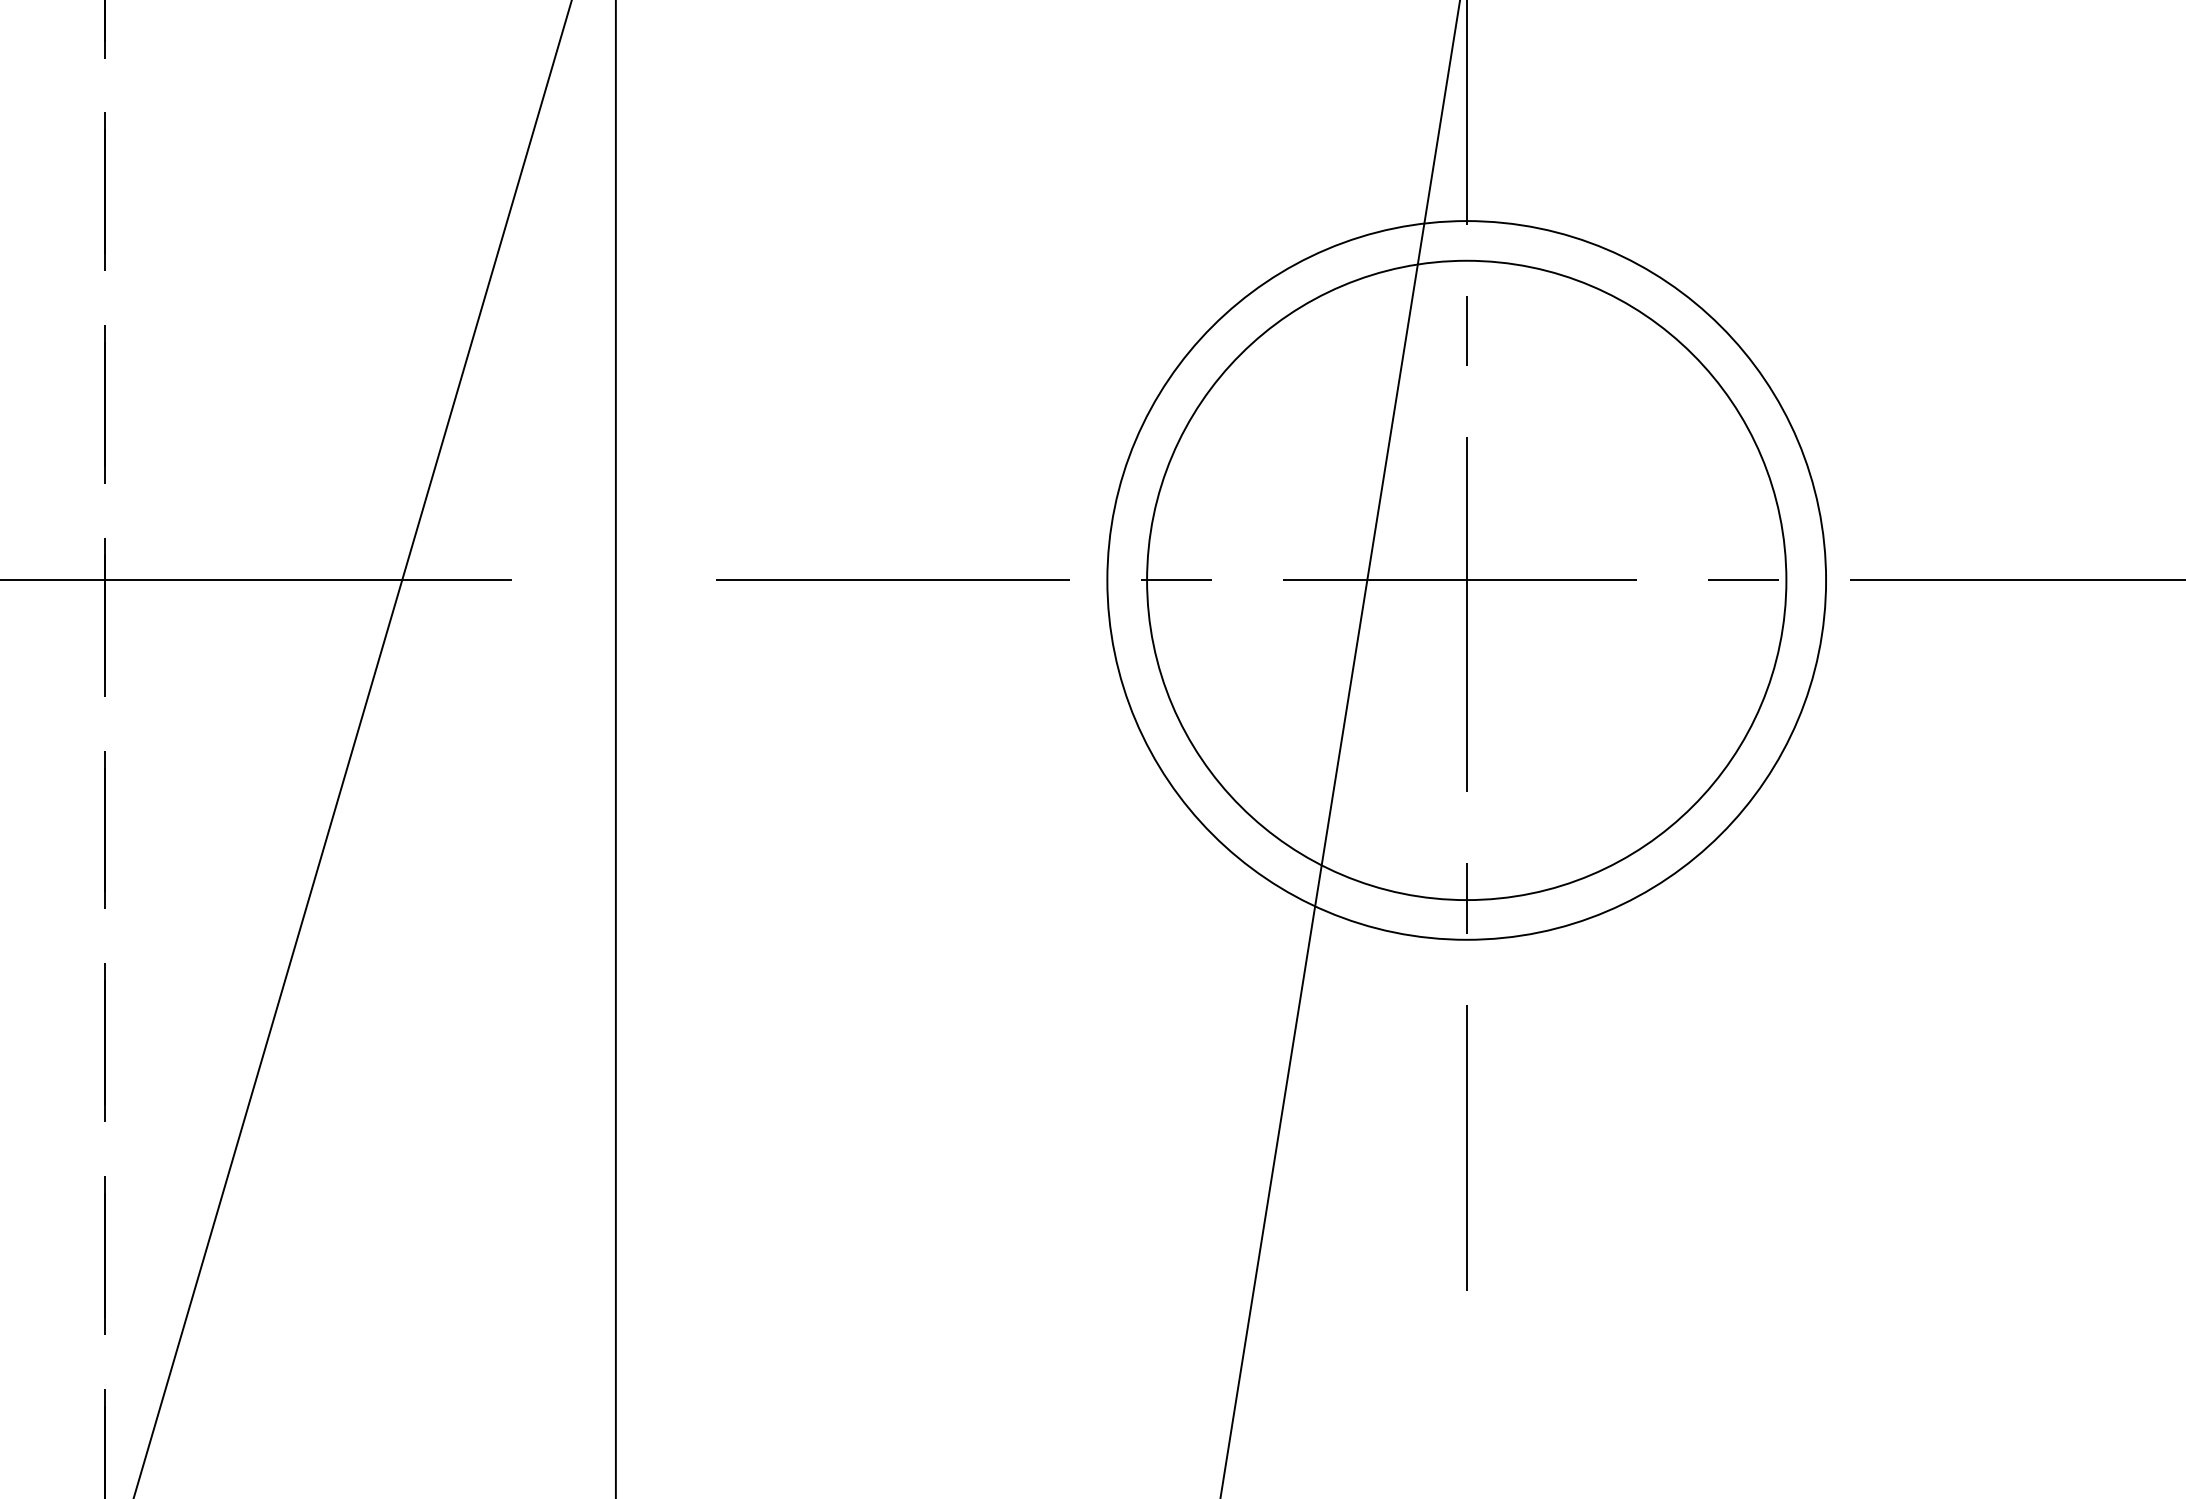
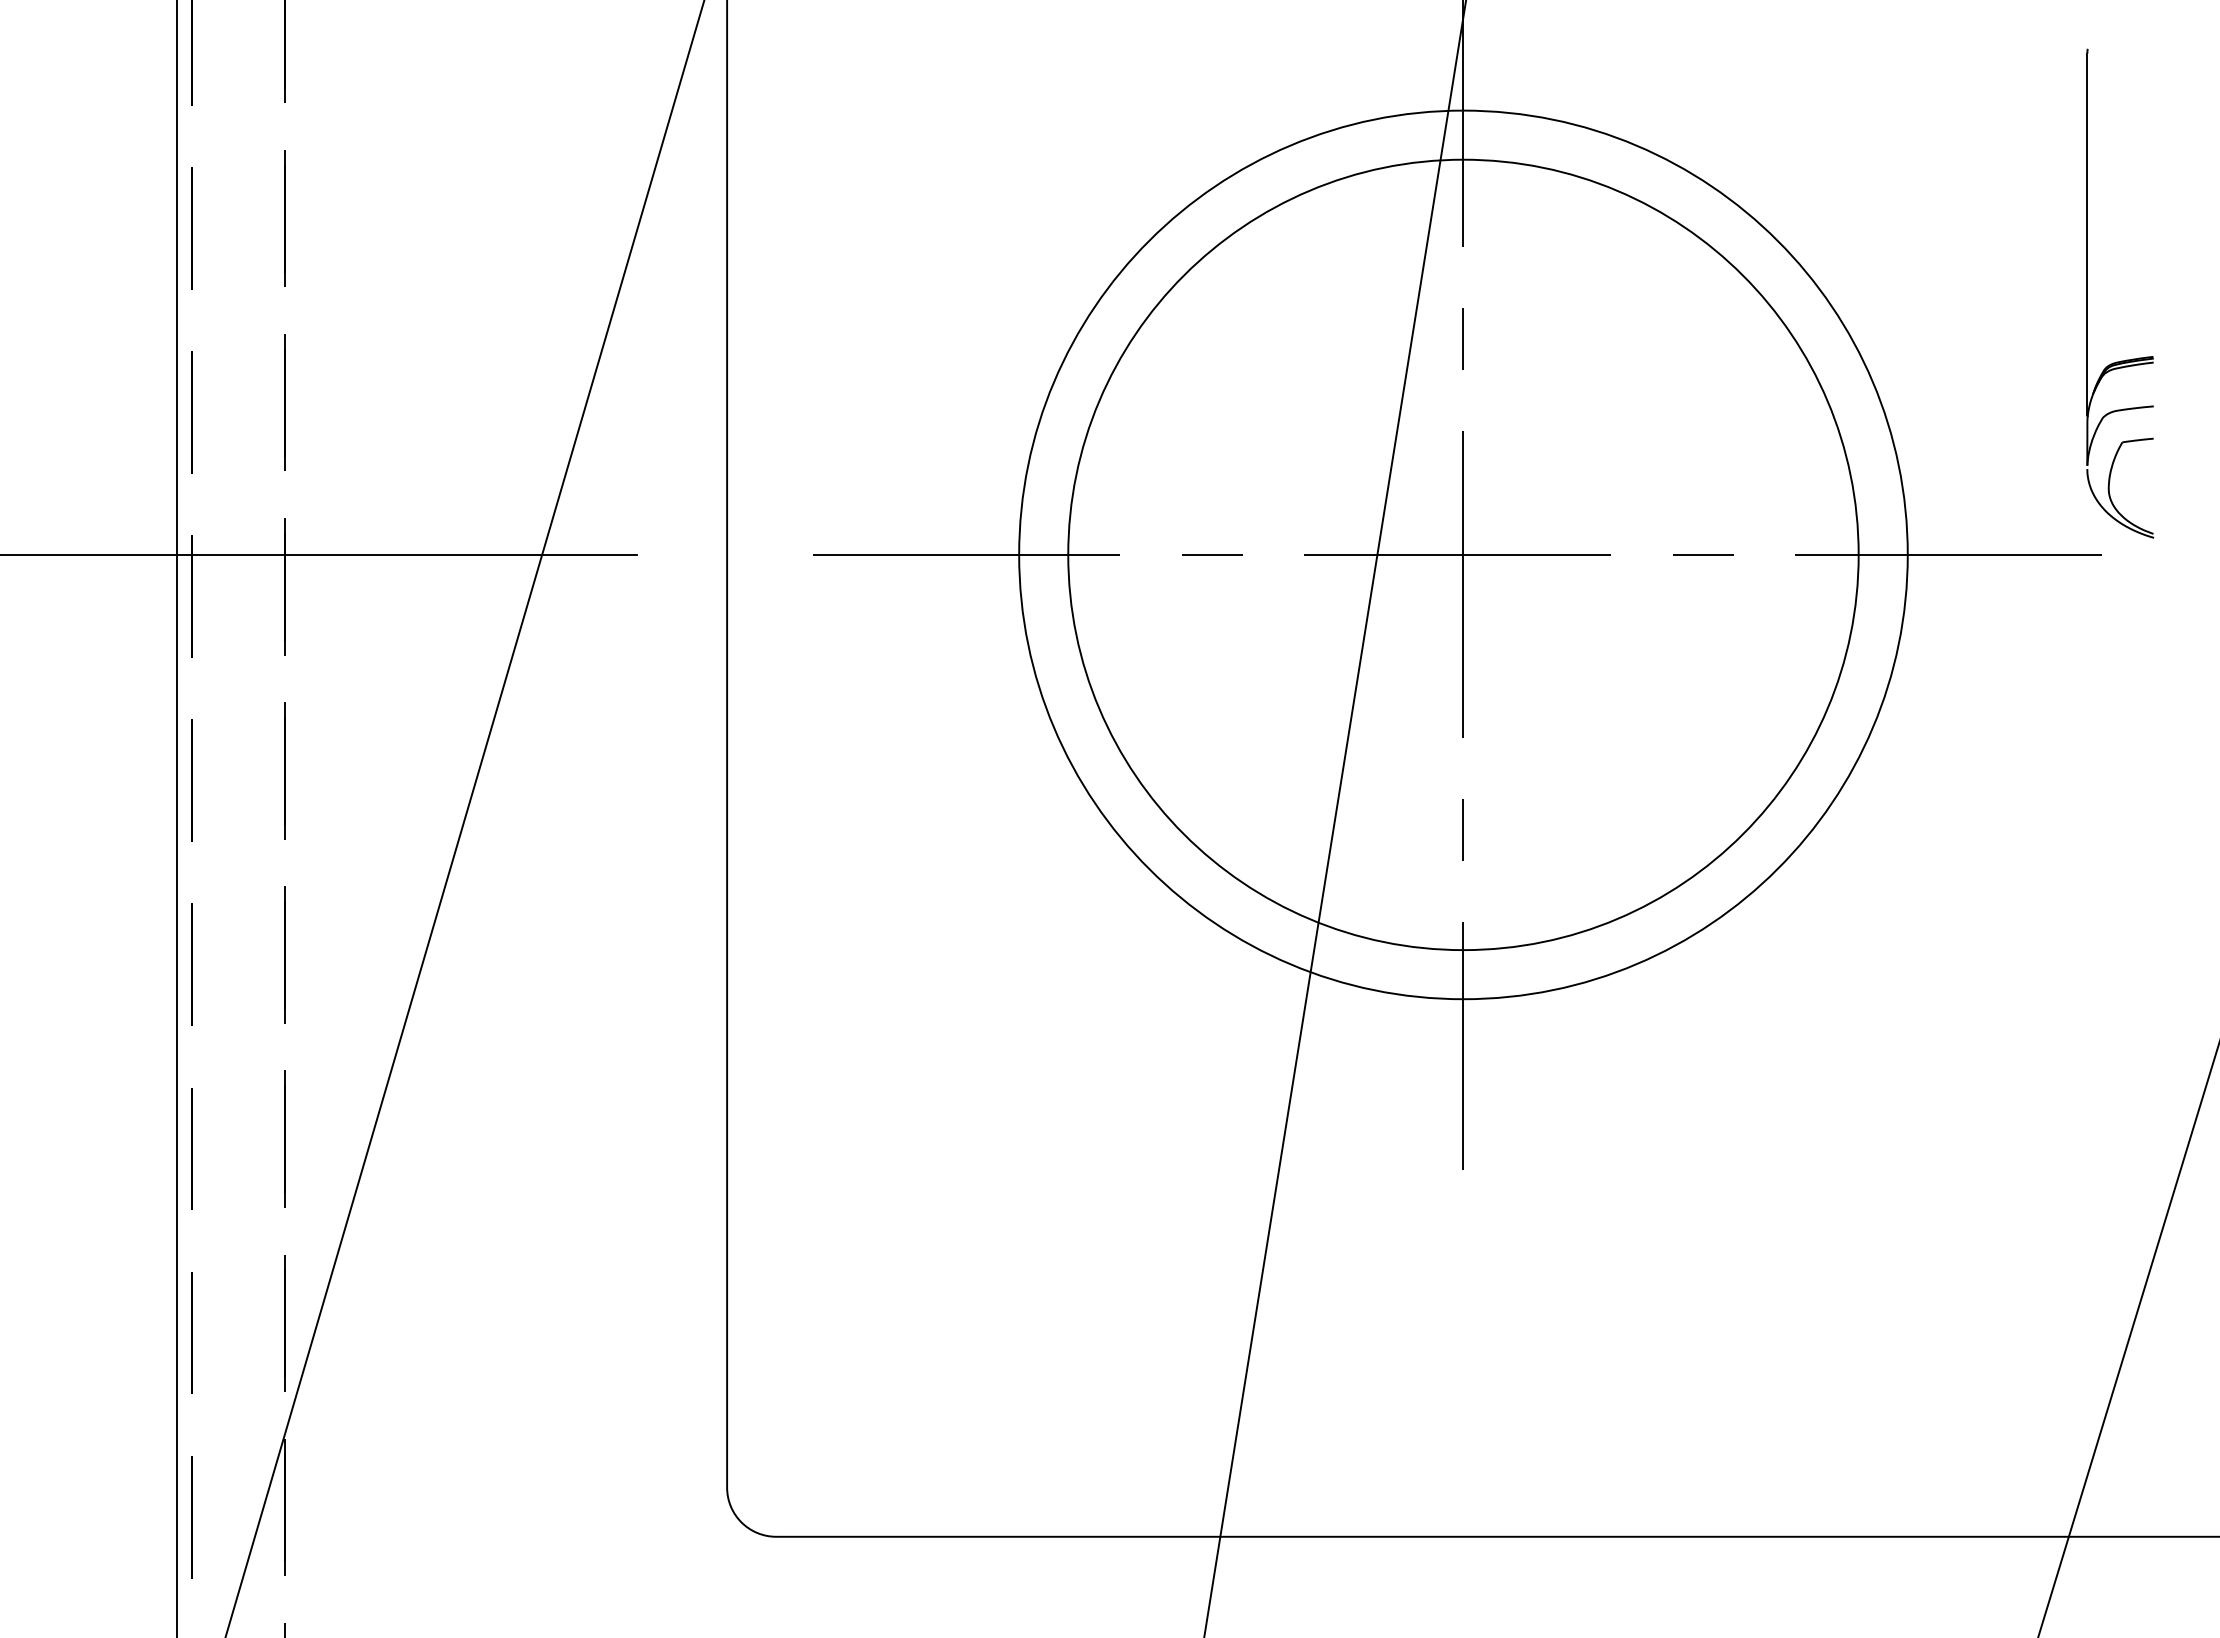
circle: (1466, 579) -> (1463, 554), size x1.43
circle: (1466, 579) -> (1463, 554), size x1.43

